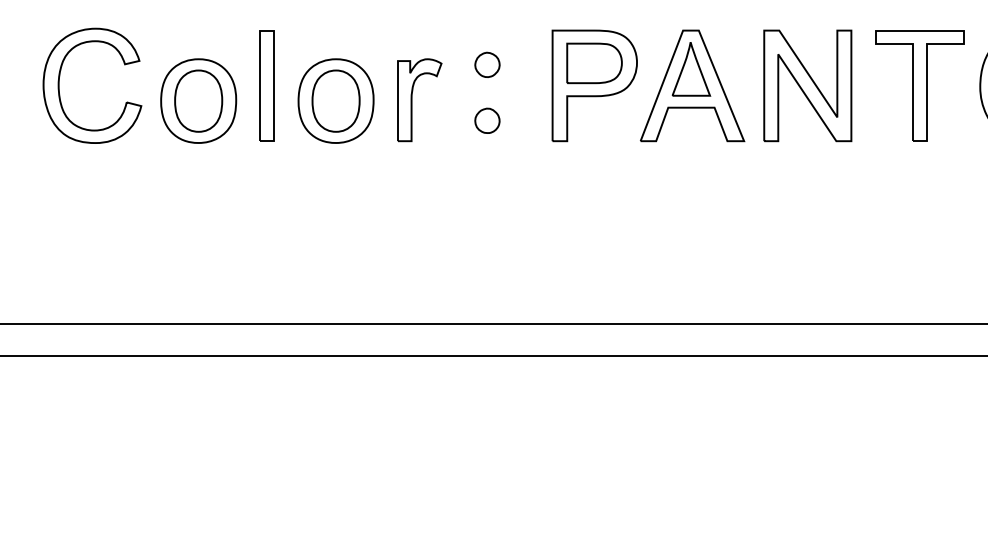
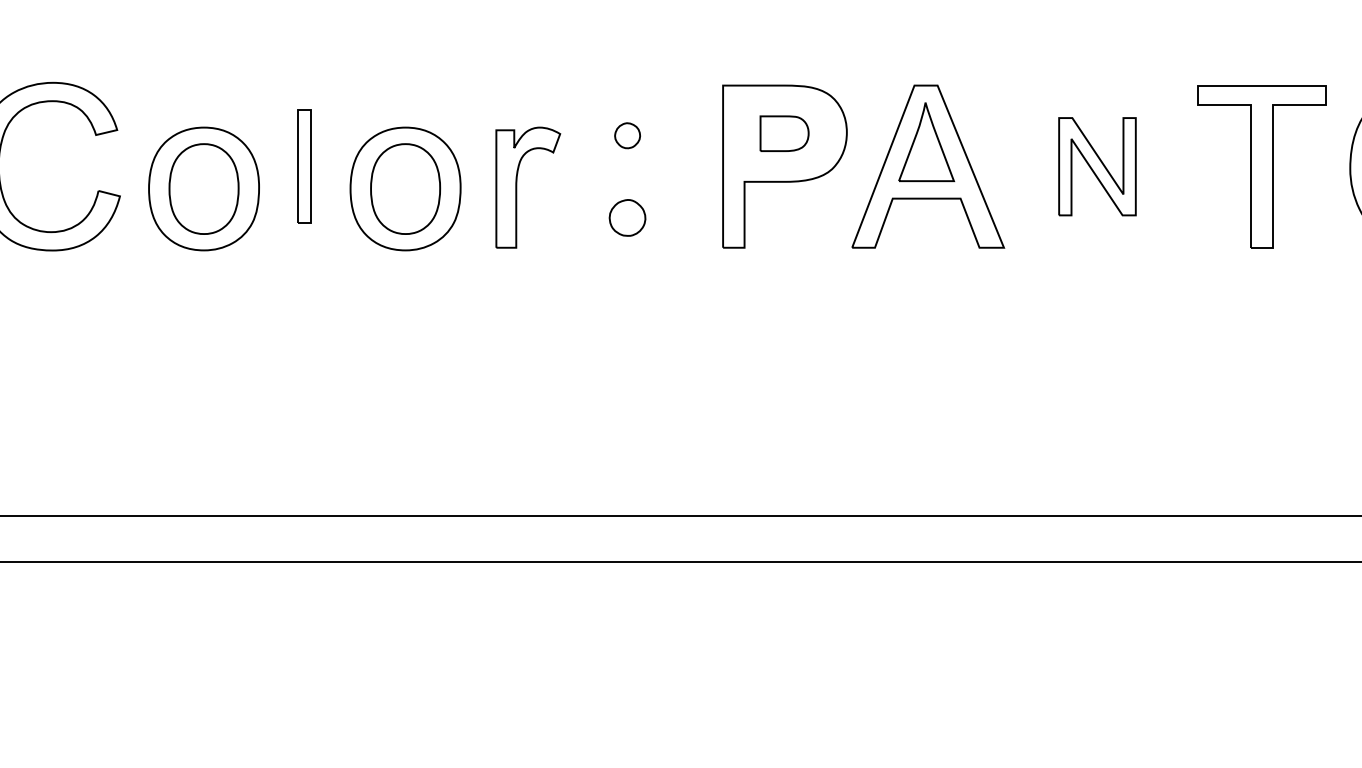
part: (594, 63) -> (784, 133), size x0.6
part: (487, 64) -> (627, 135), size x0.7
part: (266, 85) -> (303, 166), size x0.7
part: (807, 85) -> (1096, 166), size x0.6

